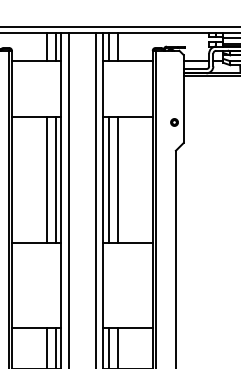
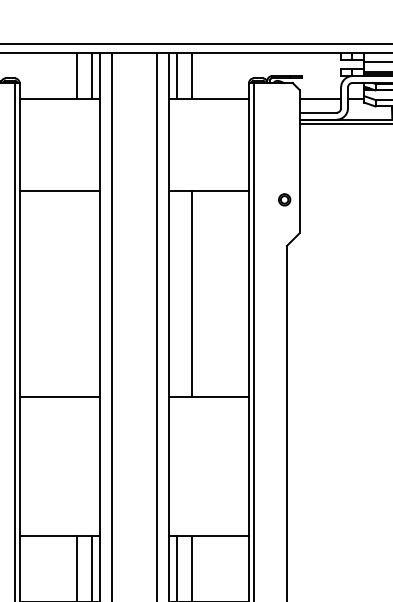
line: (47, 179) -> (77, 292), removed
line: (56, 179) -> (92, 292), removed
line: (108, 179) -> (176, 292), removed

